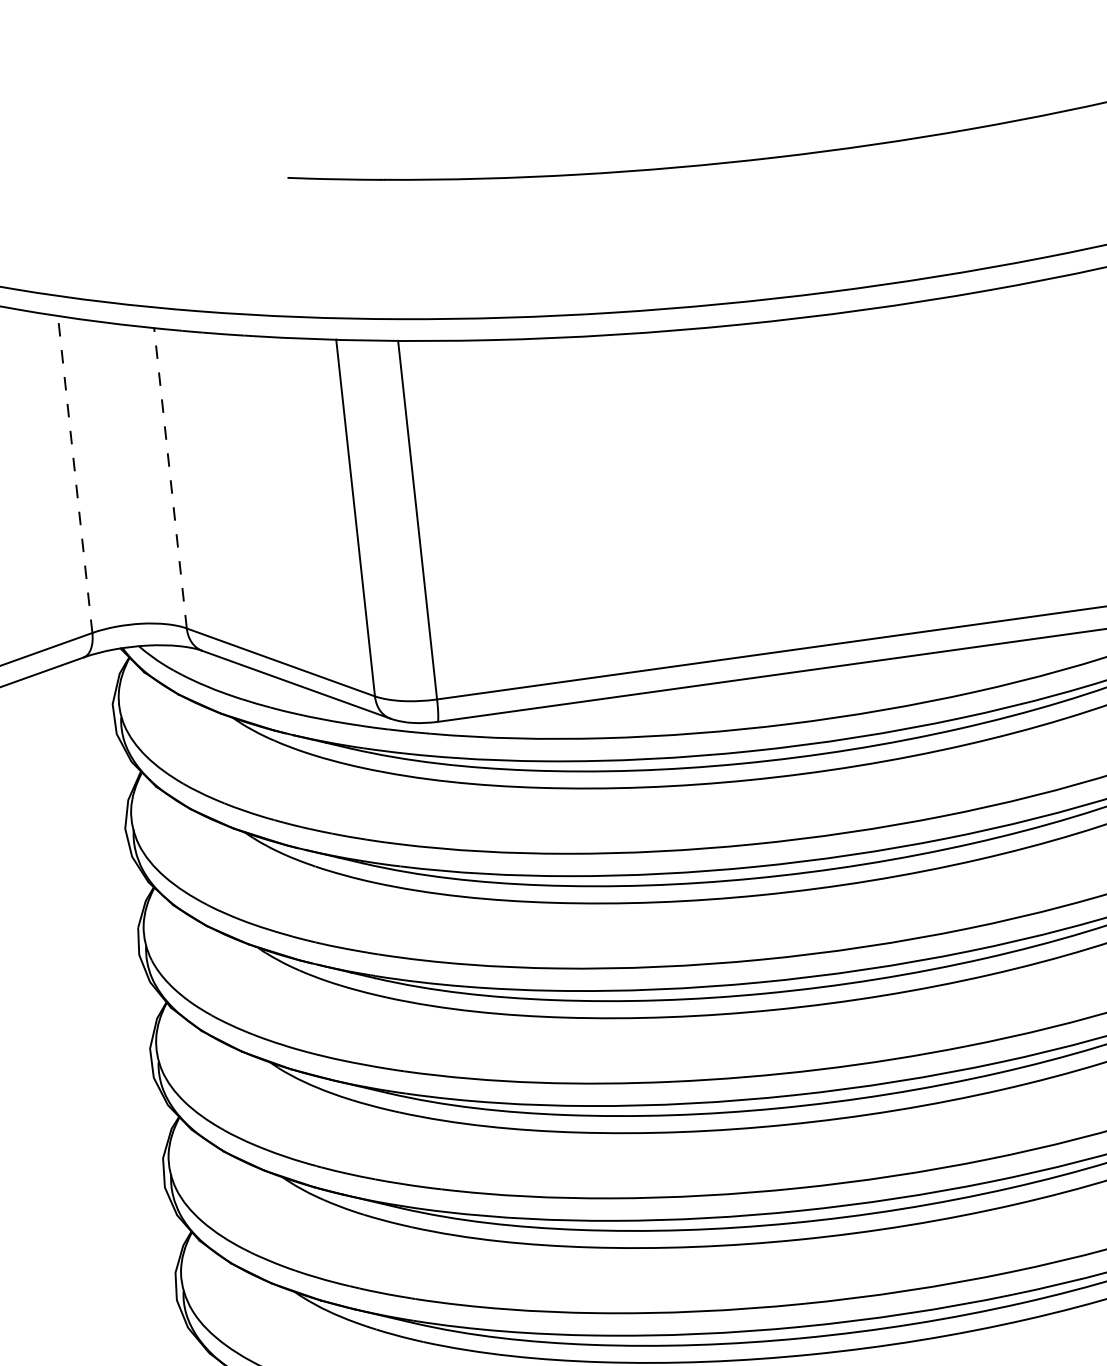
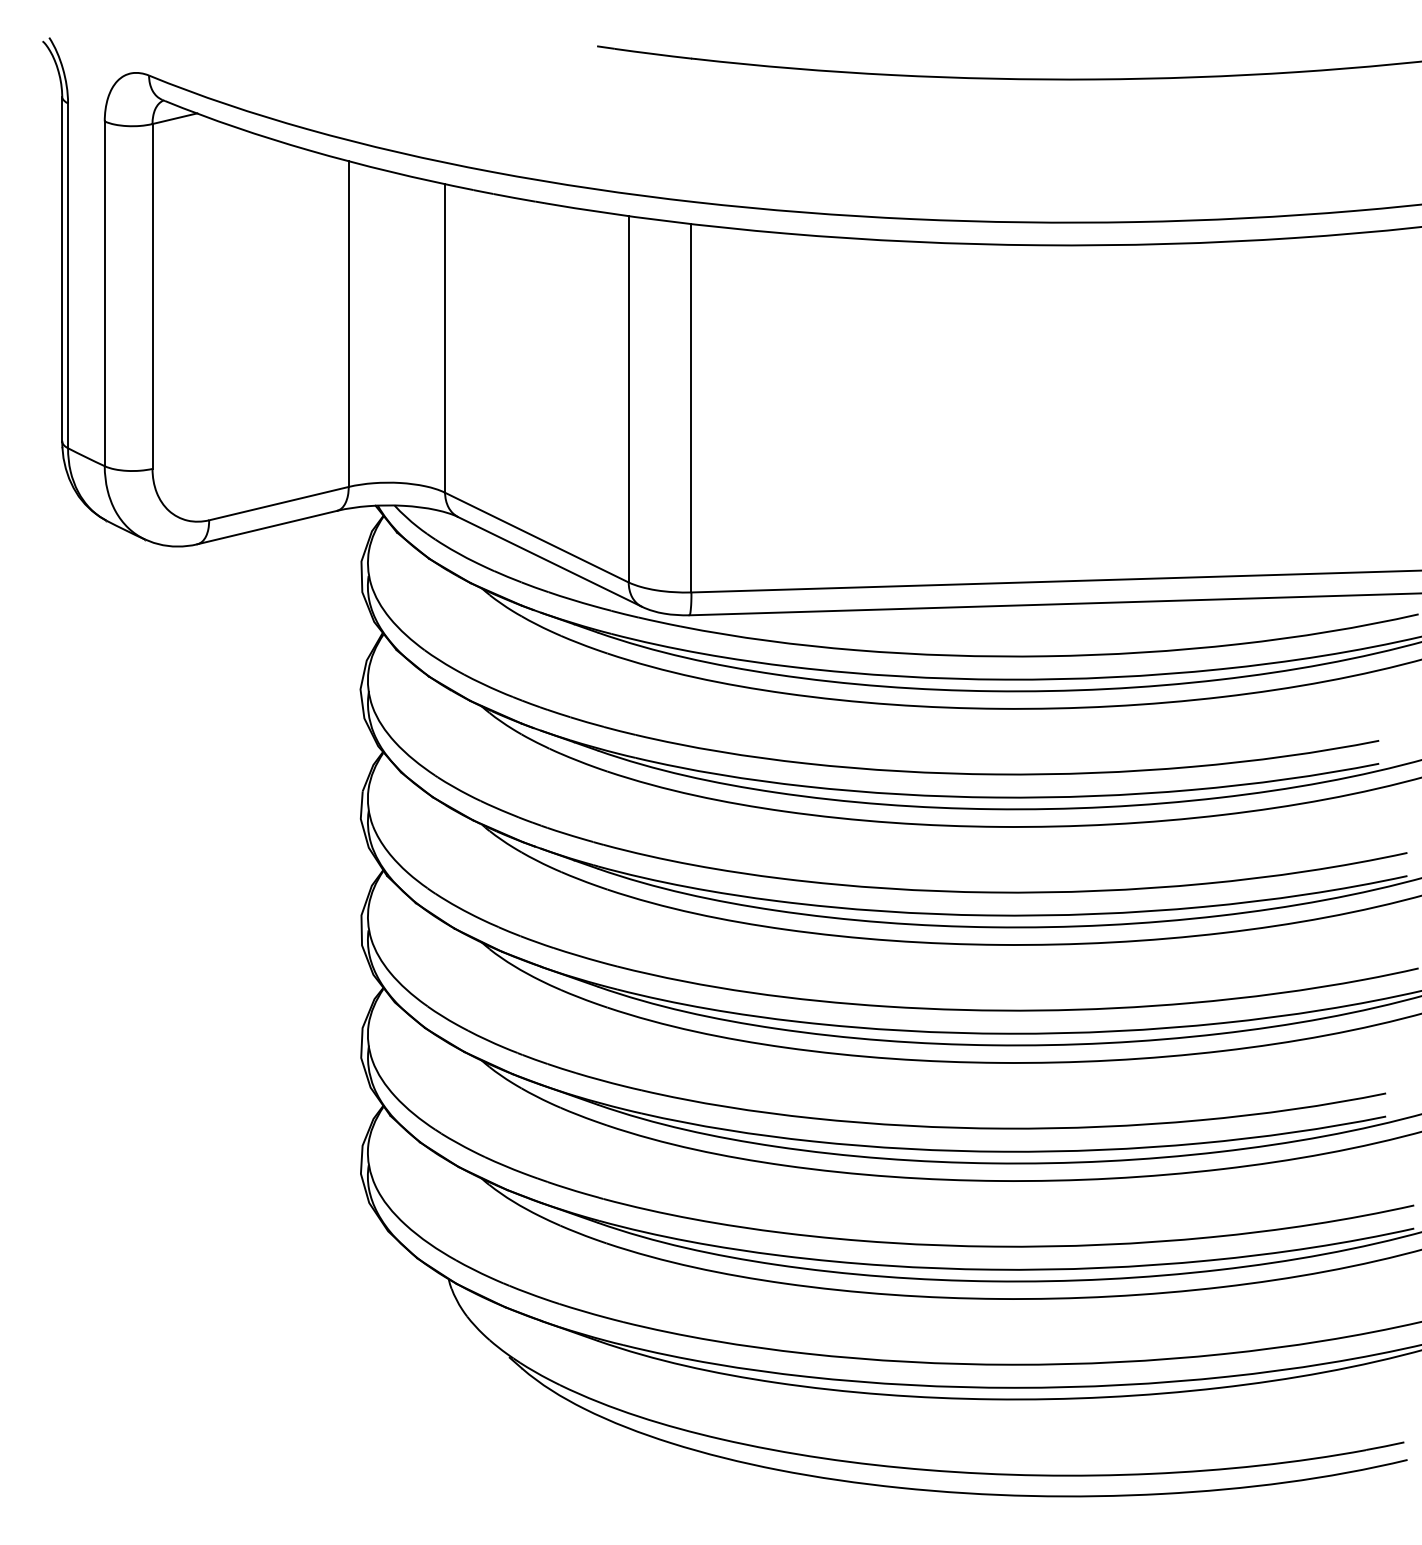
line: (74, 474) -> (348, 324), dashed -> solid
line: (170, 477) -> (445, 337), dashed -> solid

